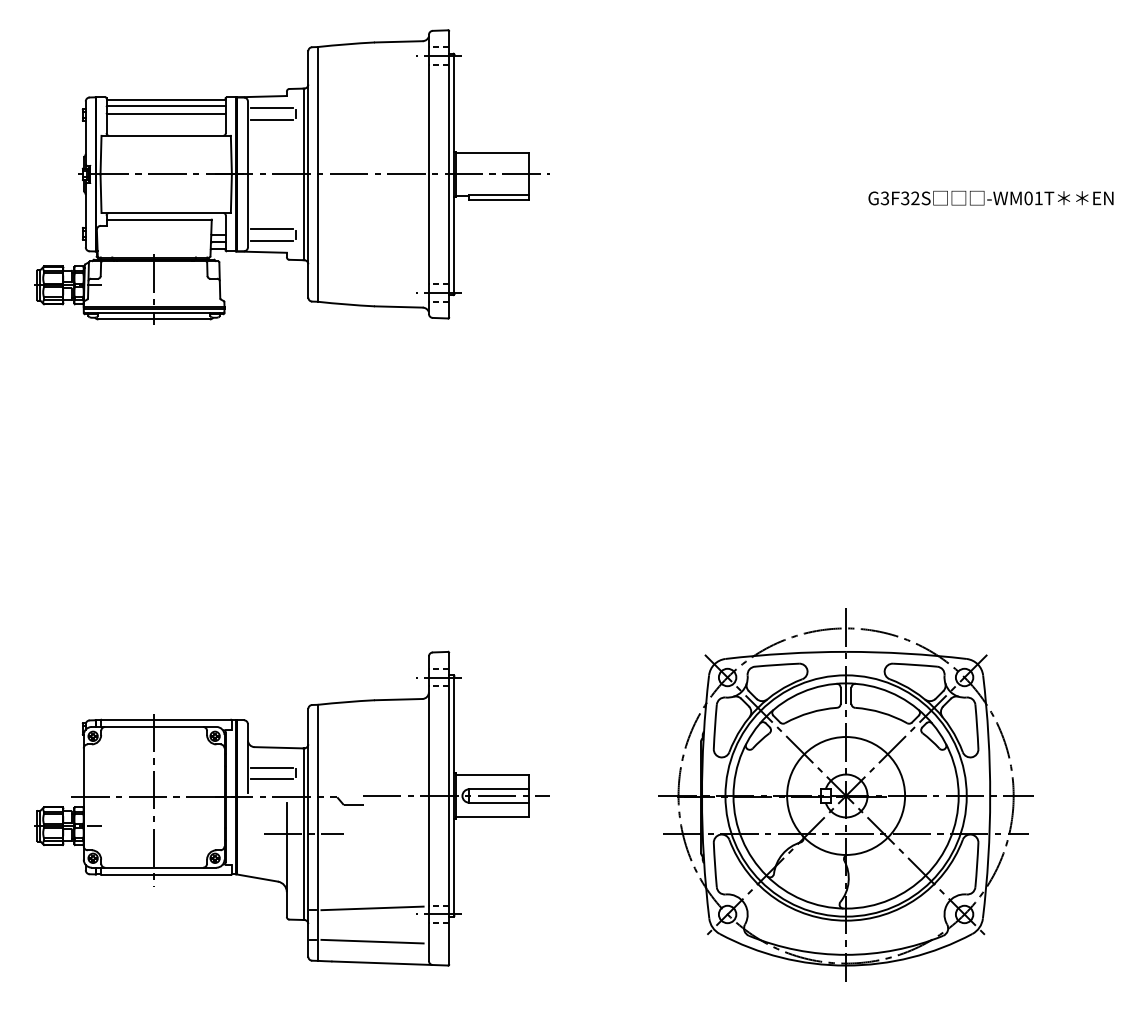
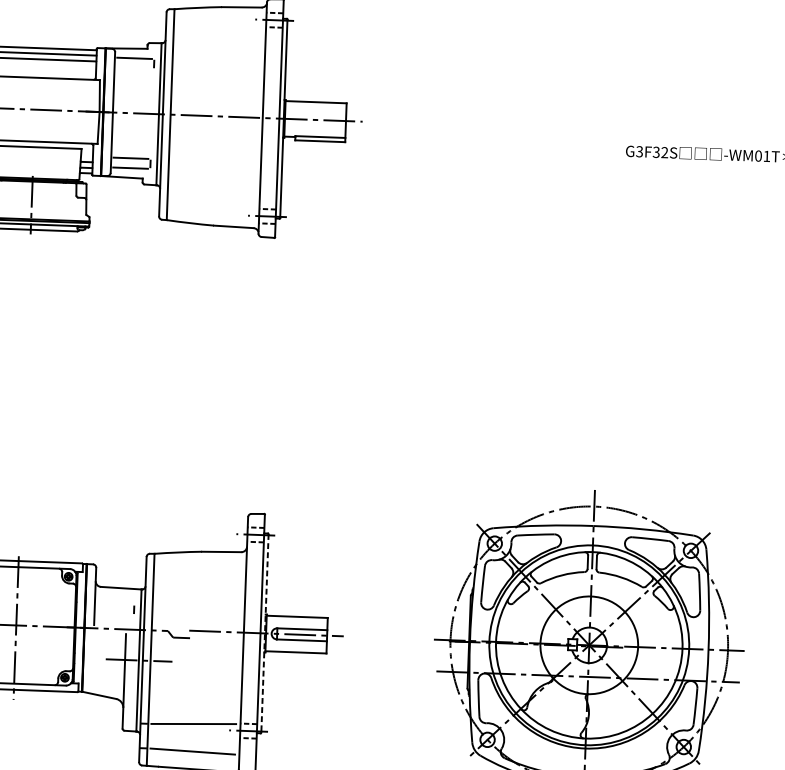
line: (271, 120) -> (134, 68), removed
line: (271, 767) -> (114, 604), removed
line: (271, 779) -> (114, 614), removed
line: (454, 796) -> (265, 633), solid -> dashed

